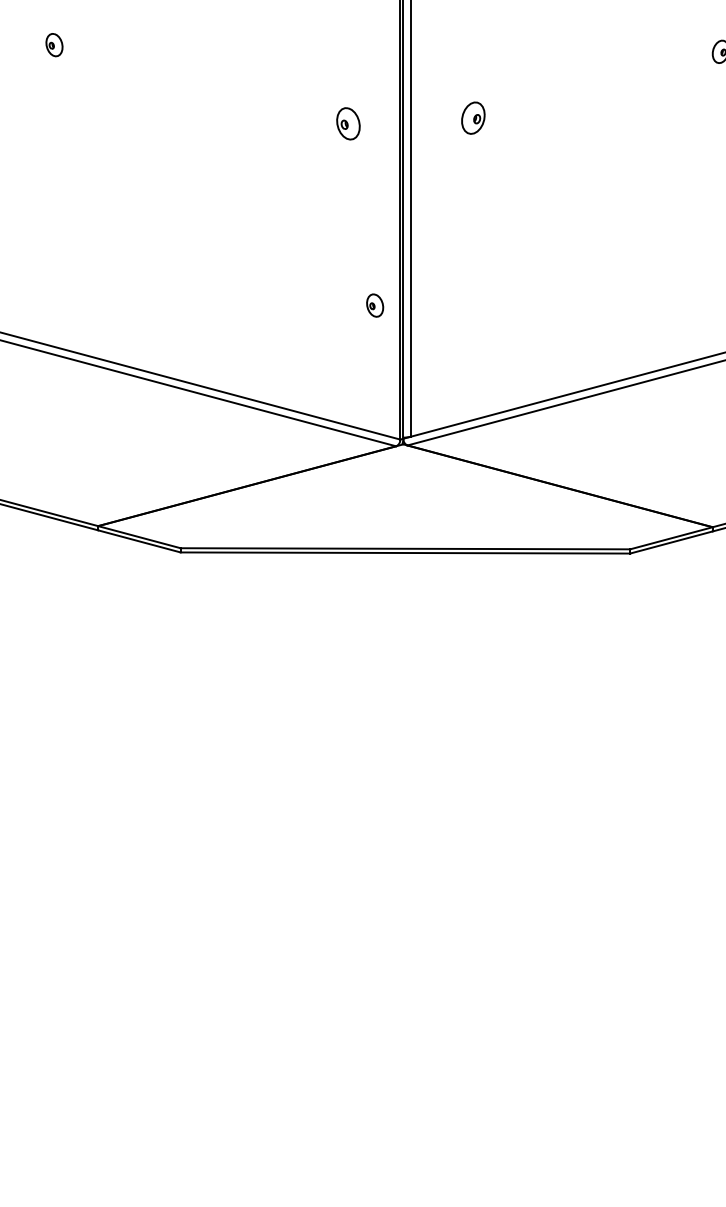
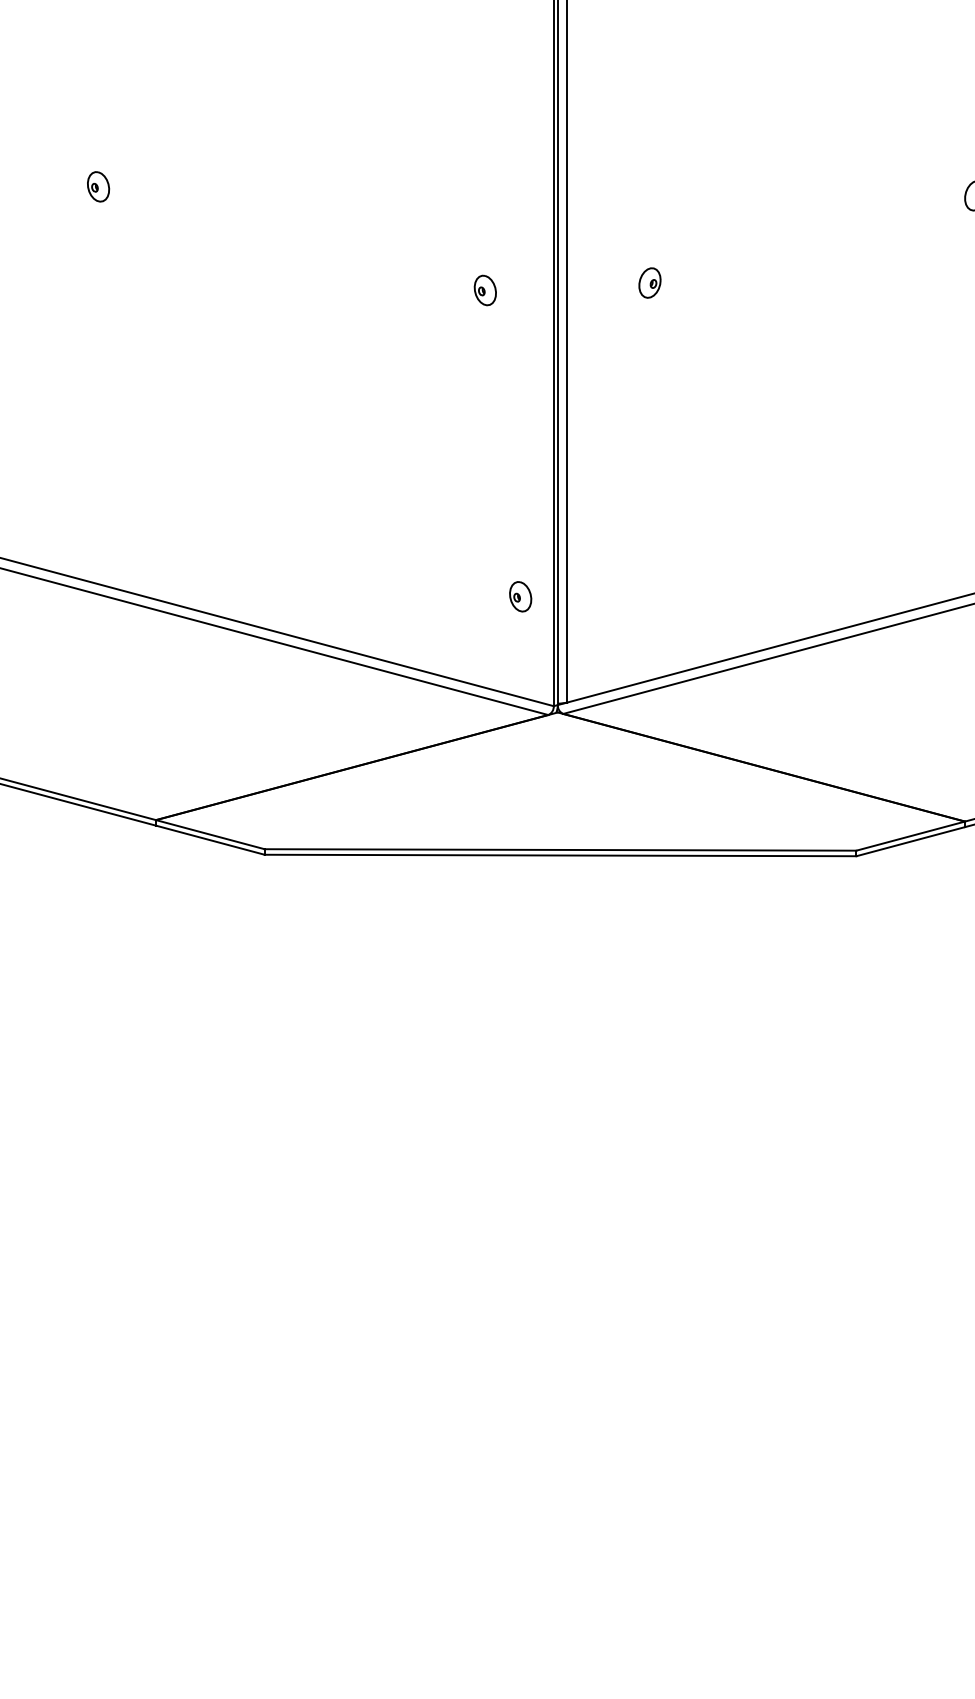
part: (473, 117) -> (649, 282), size x0.71
part: (347, 123) -> (484, 290), size x0.71
part: (375, 305) -> (520, 596), moved

